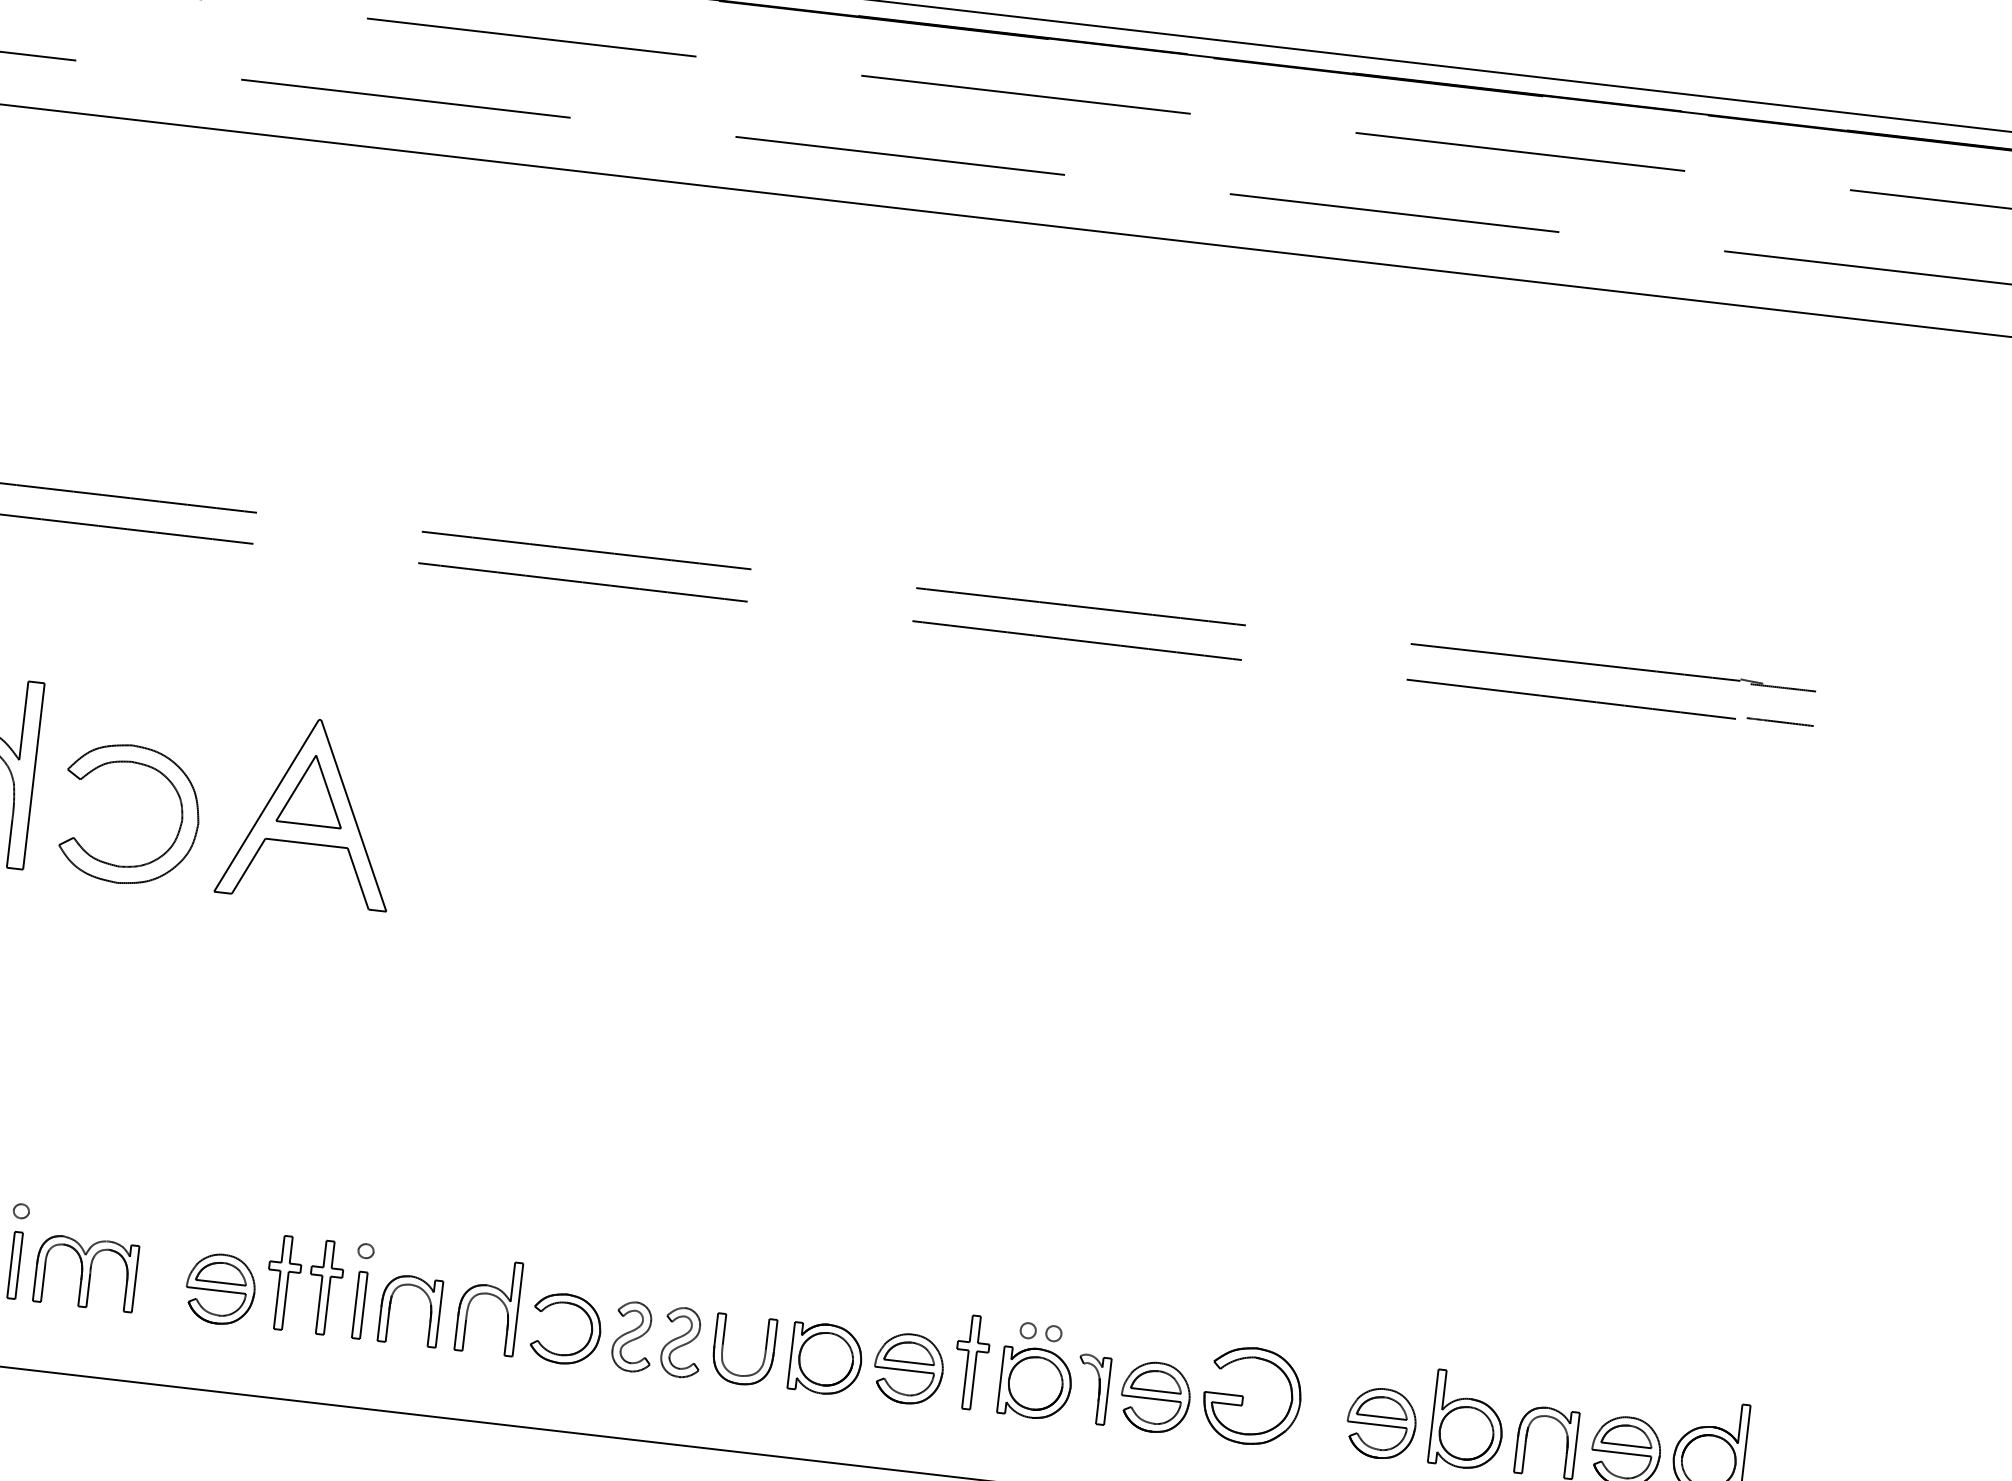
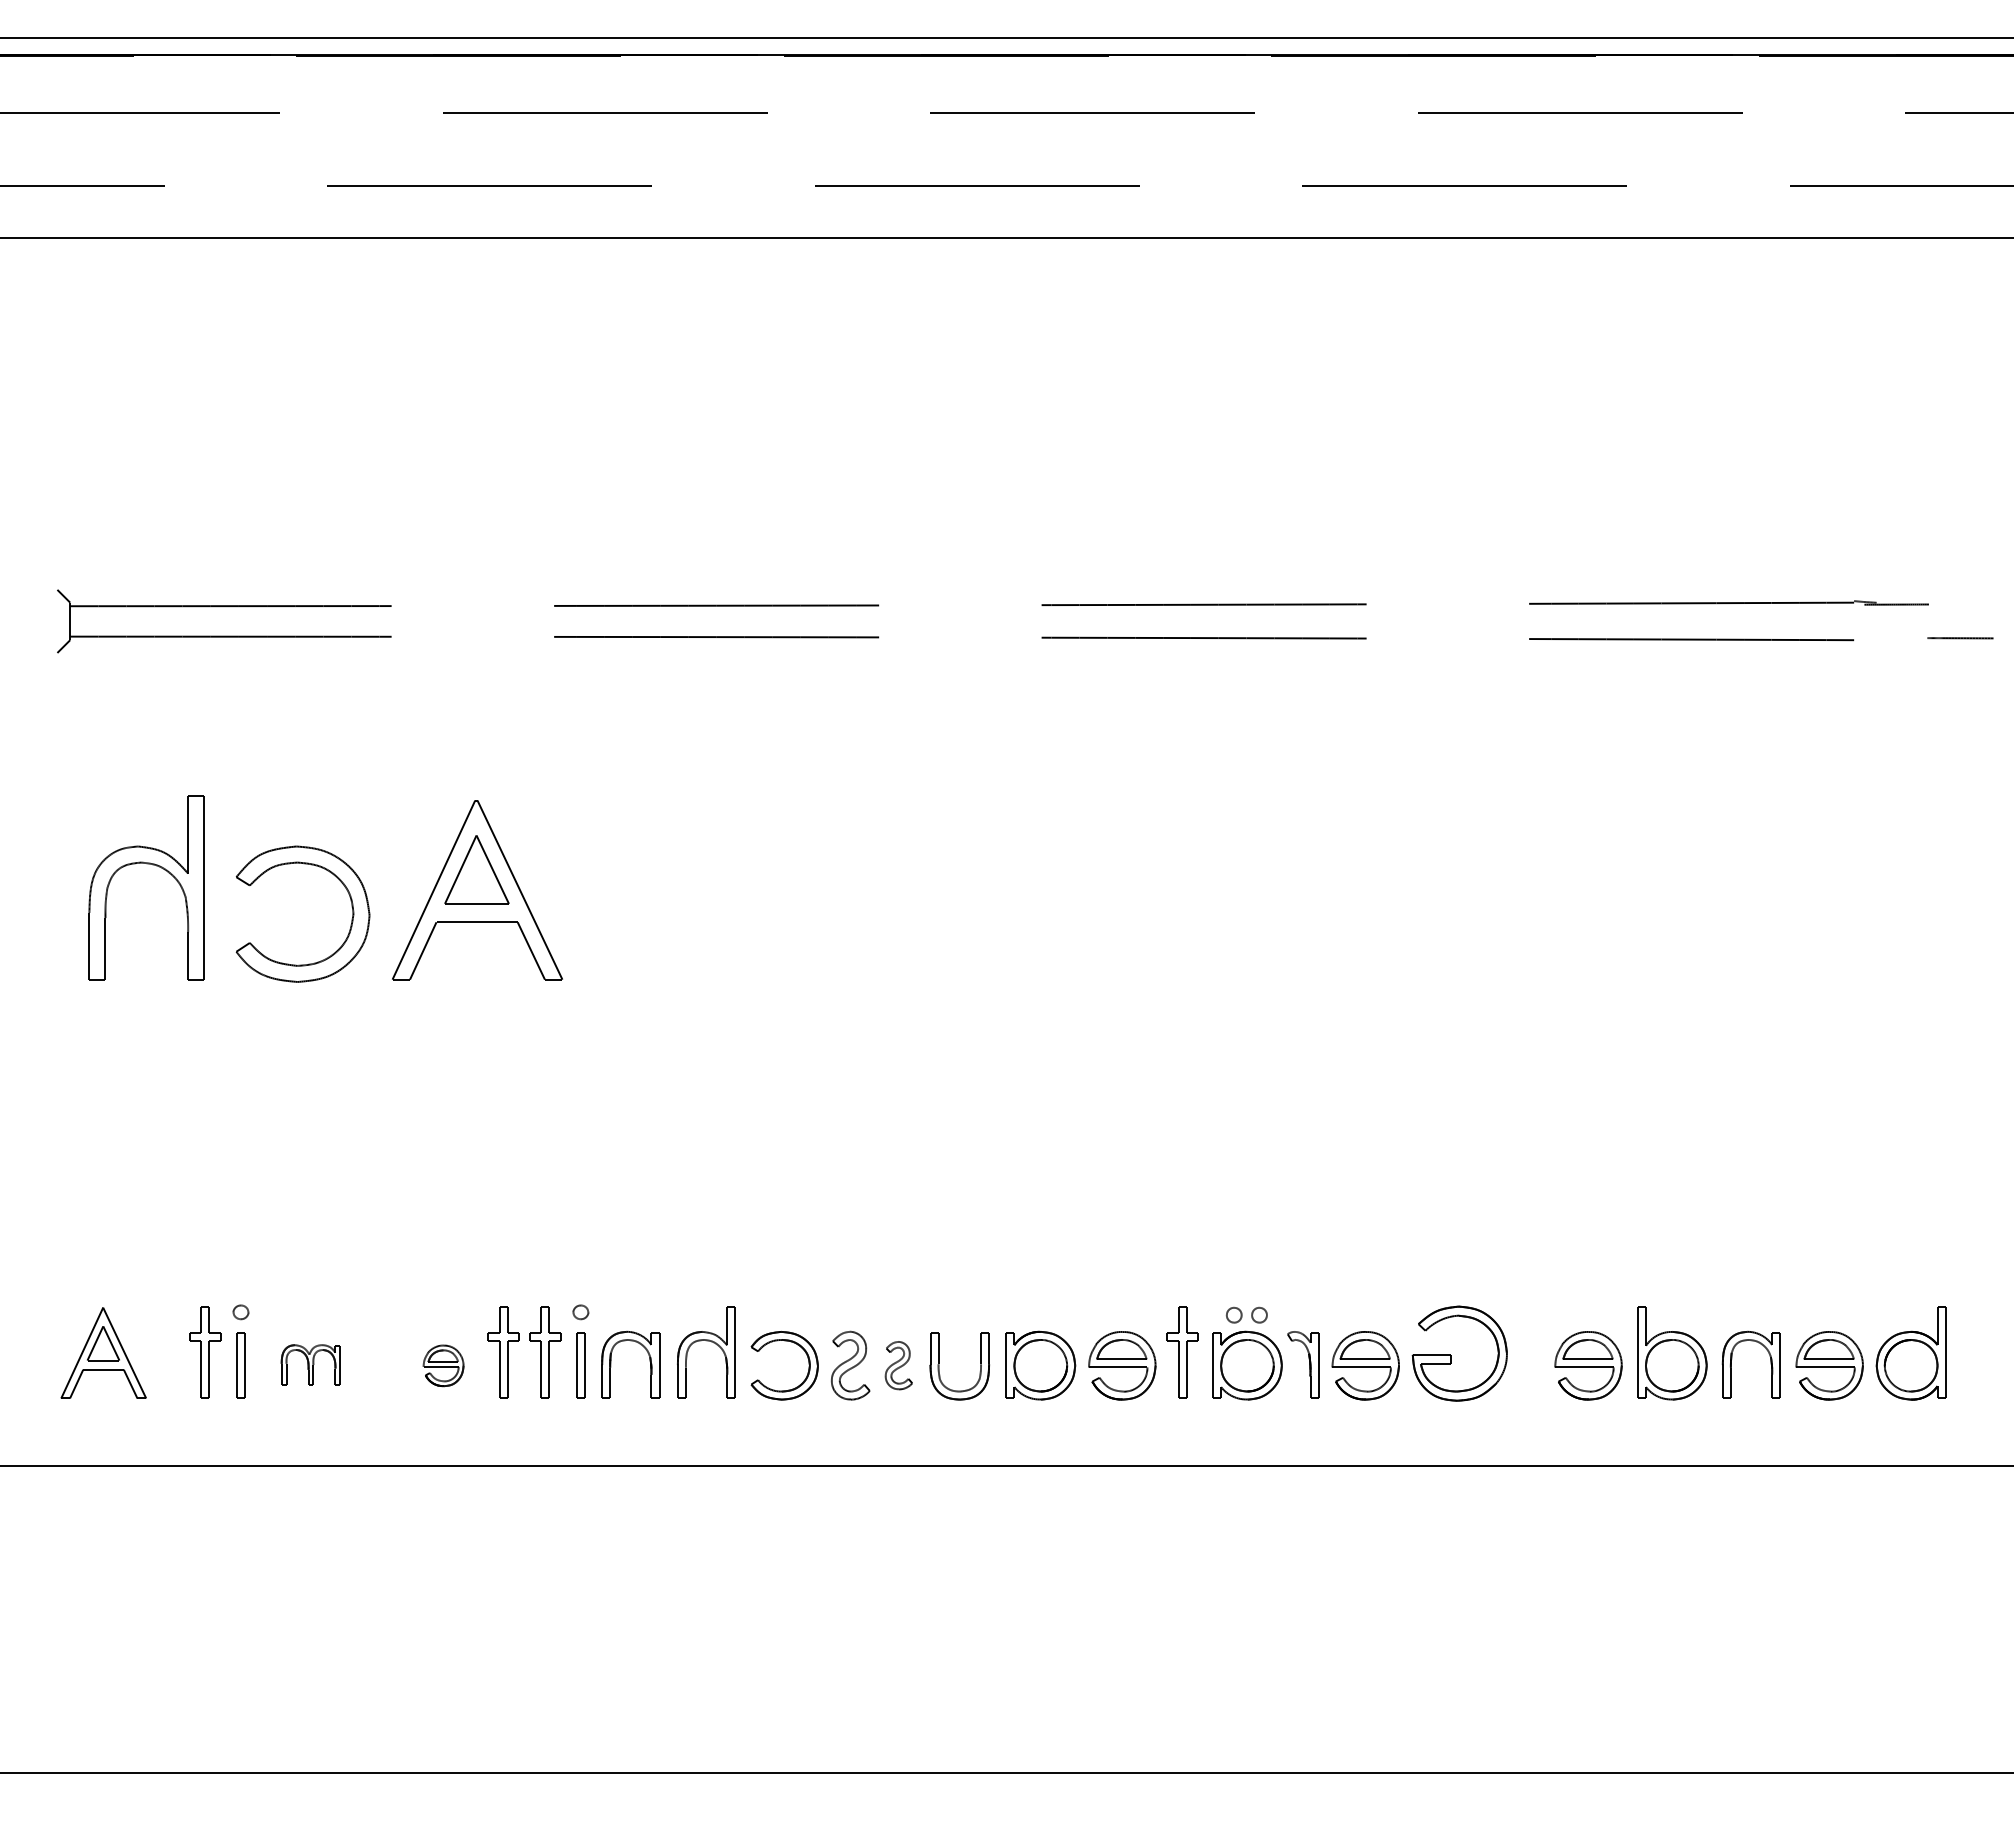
line: (1780, 722) -> (1960, 638), moved
part: (85, 1272) -> (310, 1364), size x0.6
part: (220, 1288) -> (443, 1365), size x0.6
part: (681, 1342) -> (898, 1365), size x0.7

